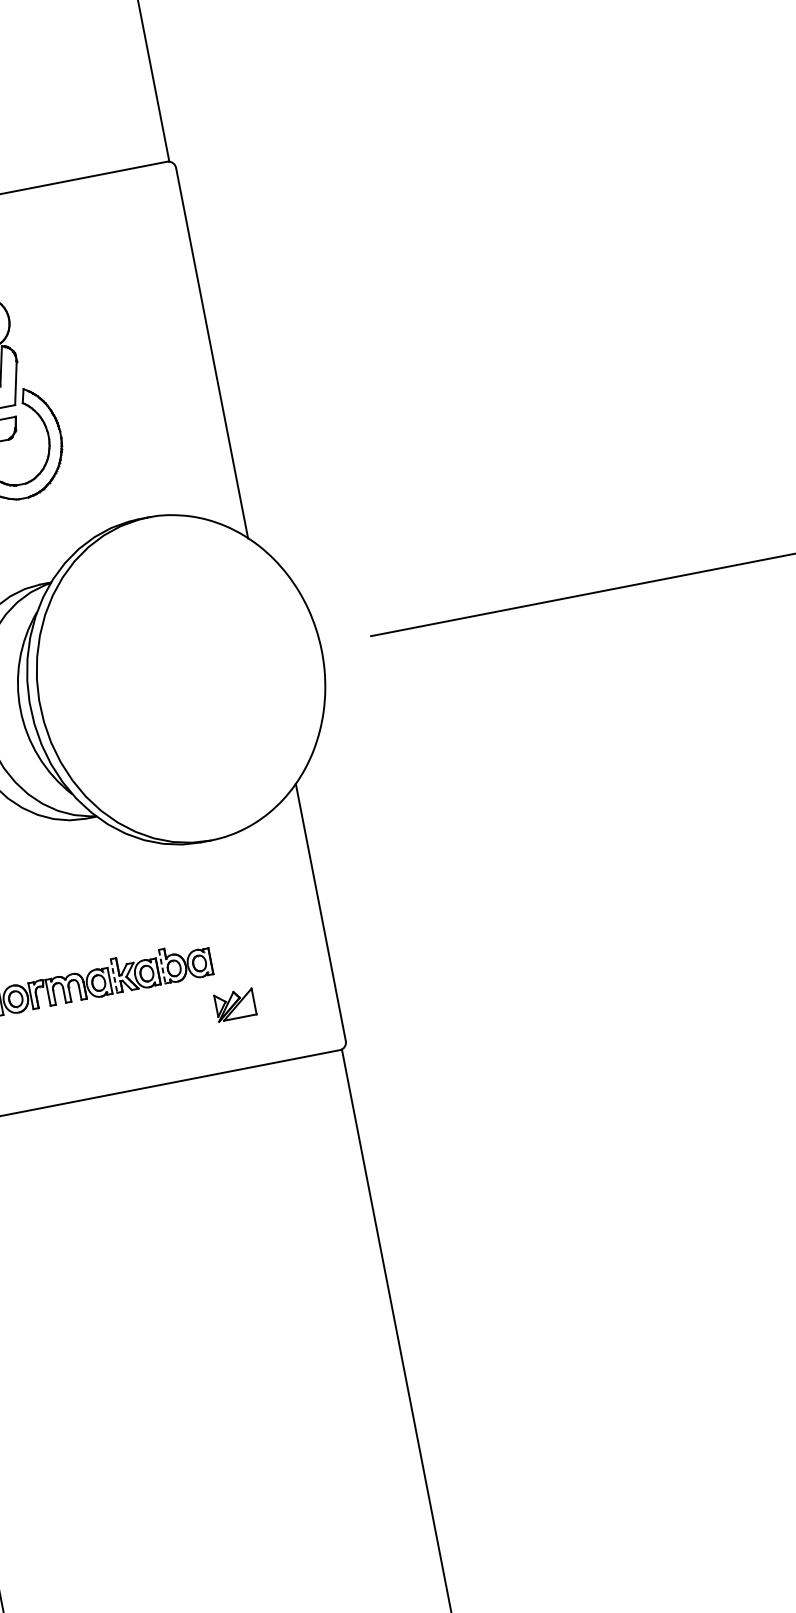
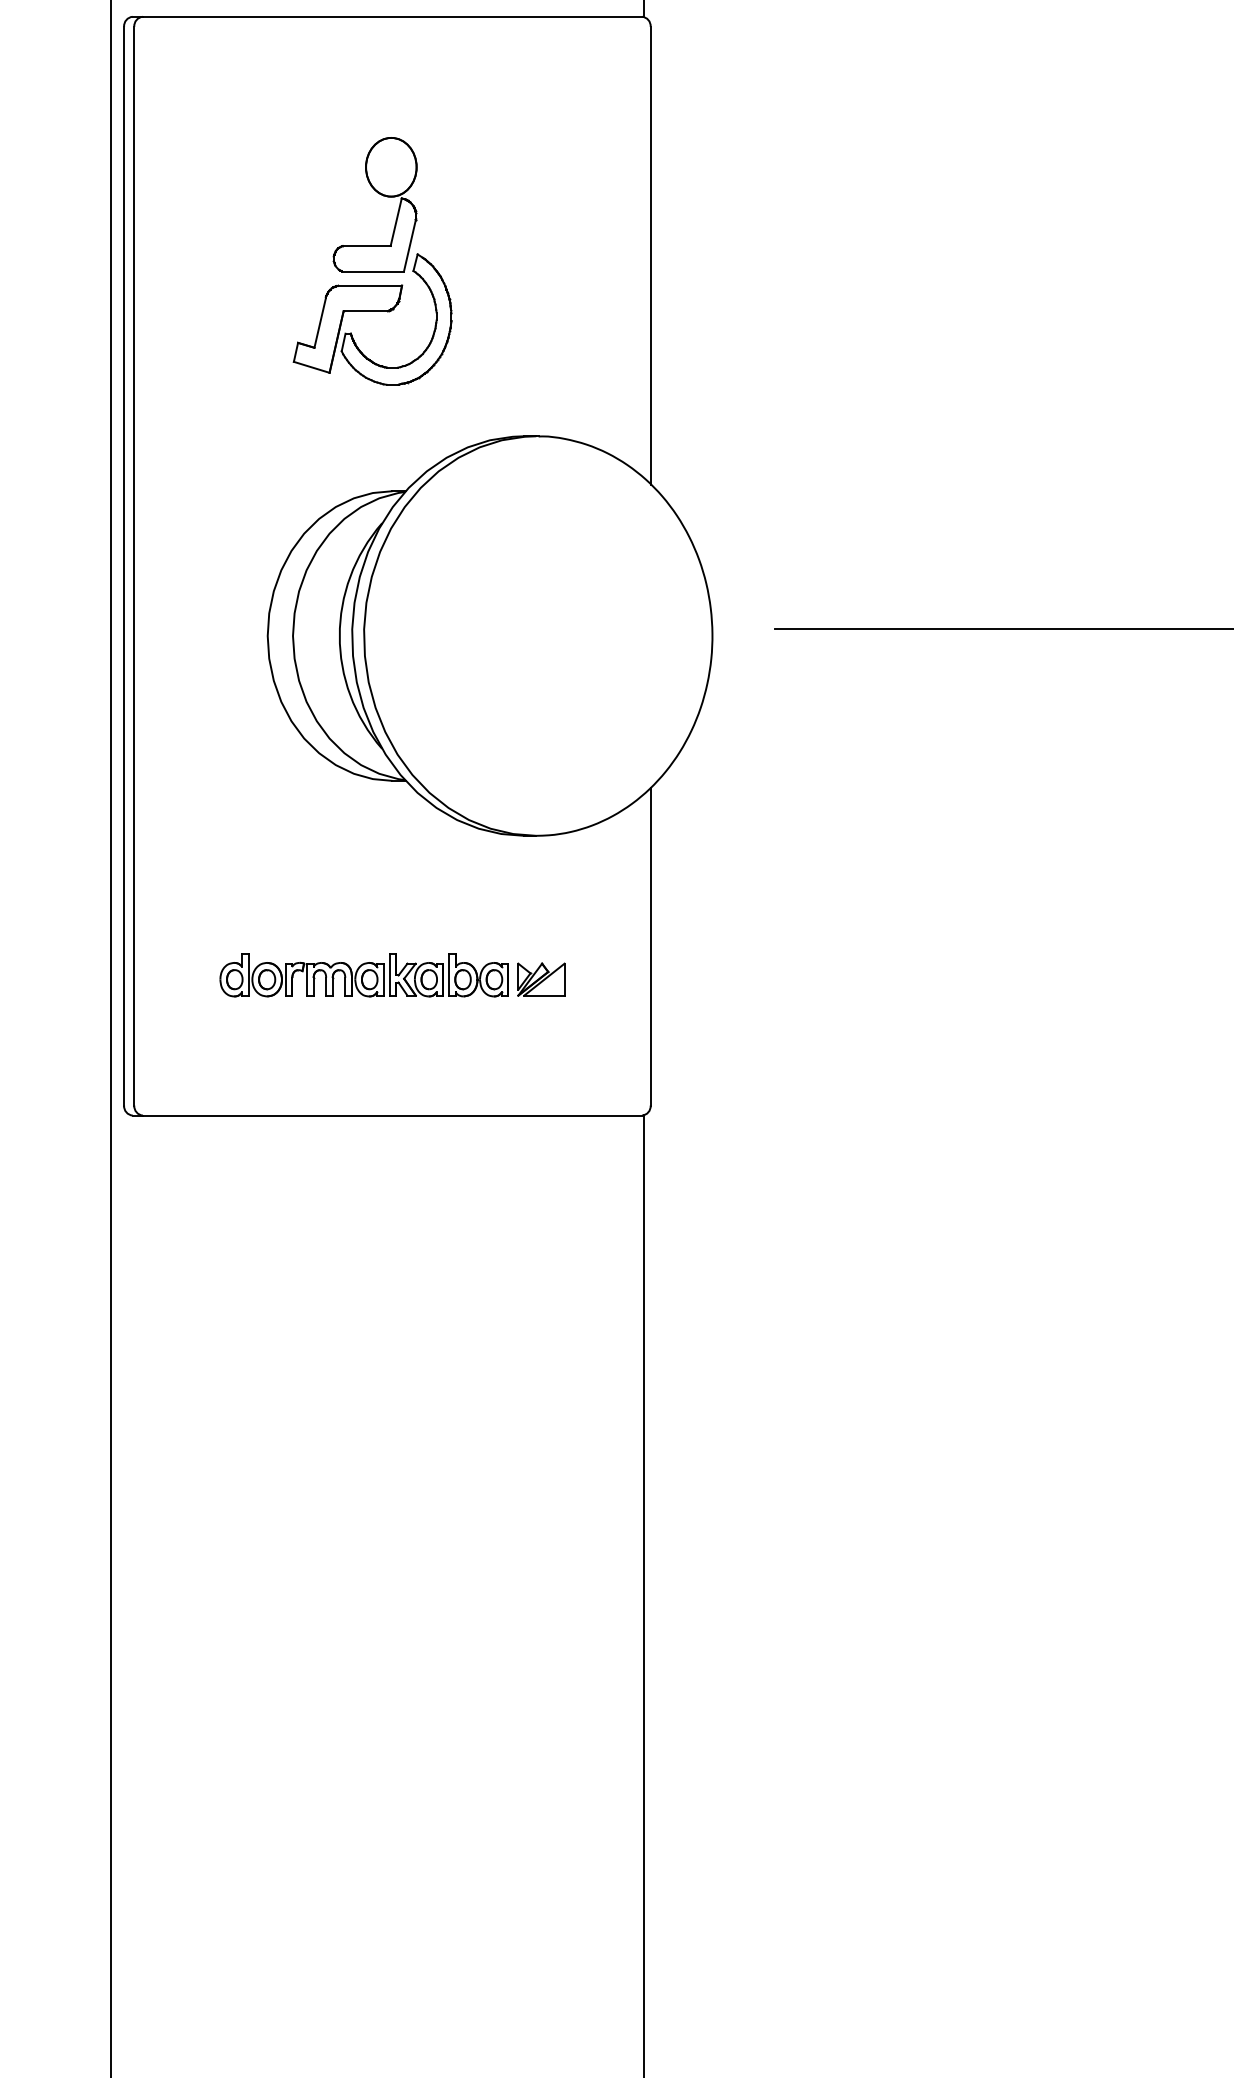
line: (162, 966) -> (449, 974), dashed -> solid
line: (113, 975) -> (389, 974), dashed -> solid
part: (235, 1004) -> (541, 979), moved

